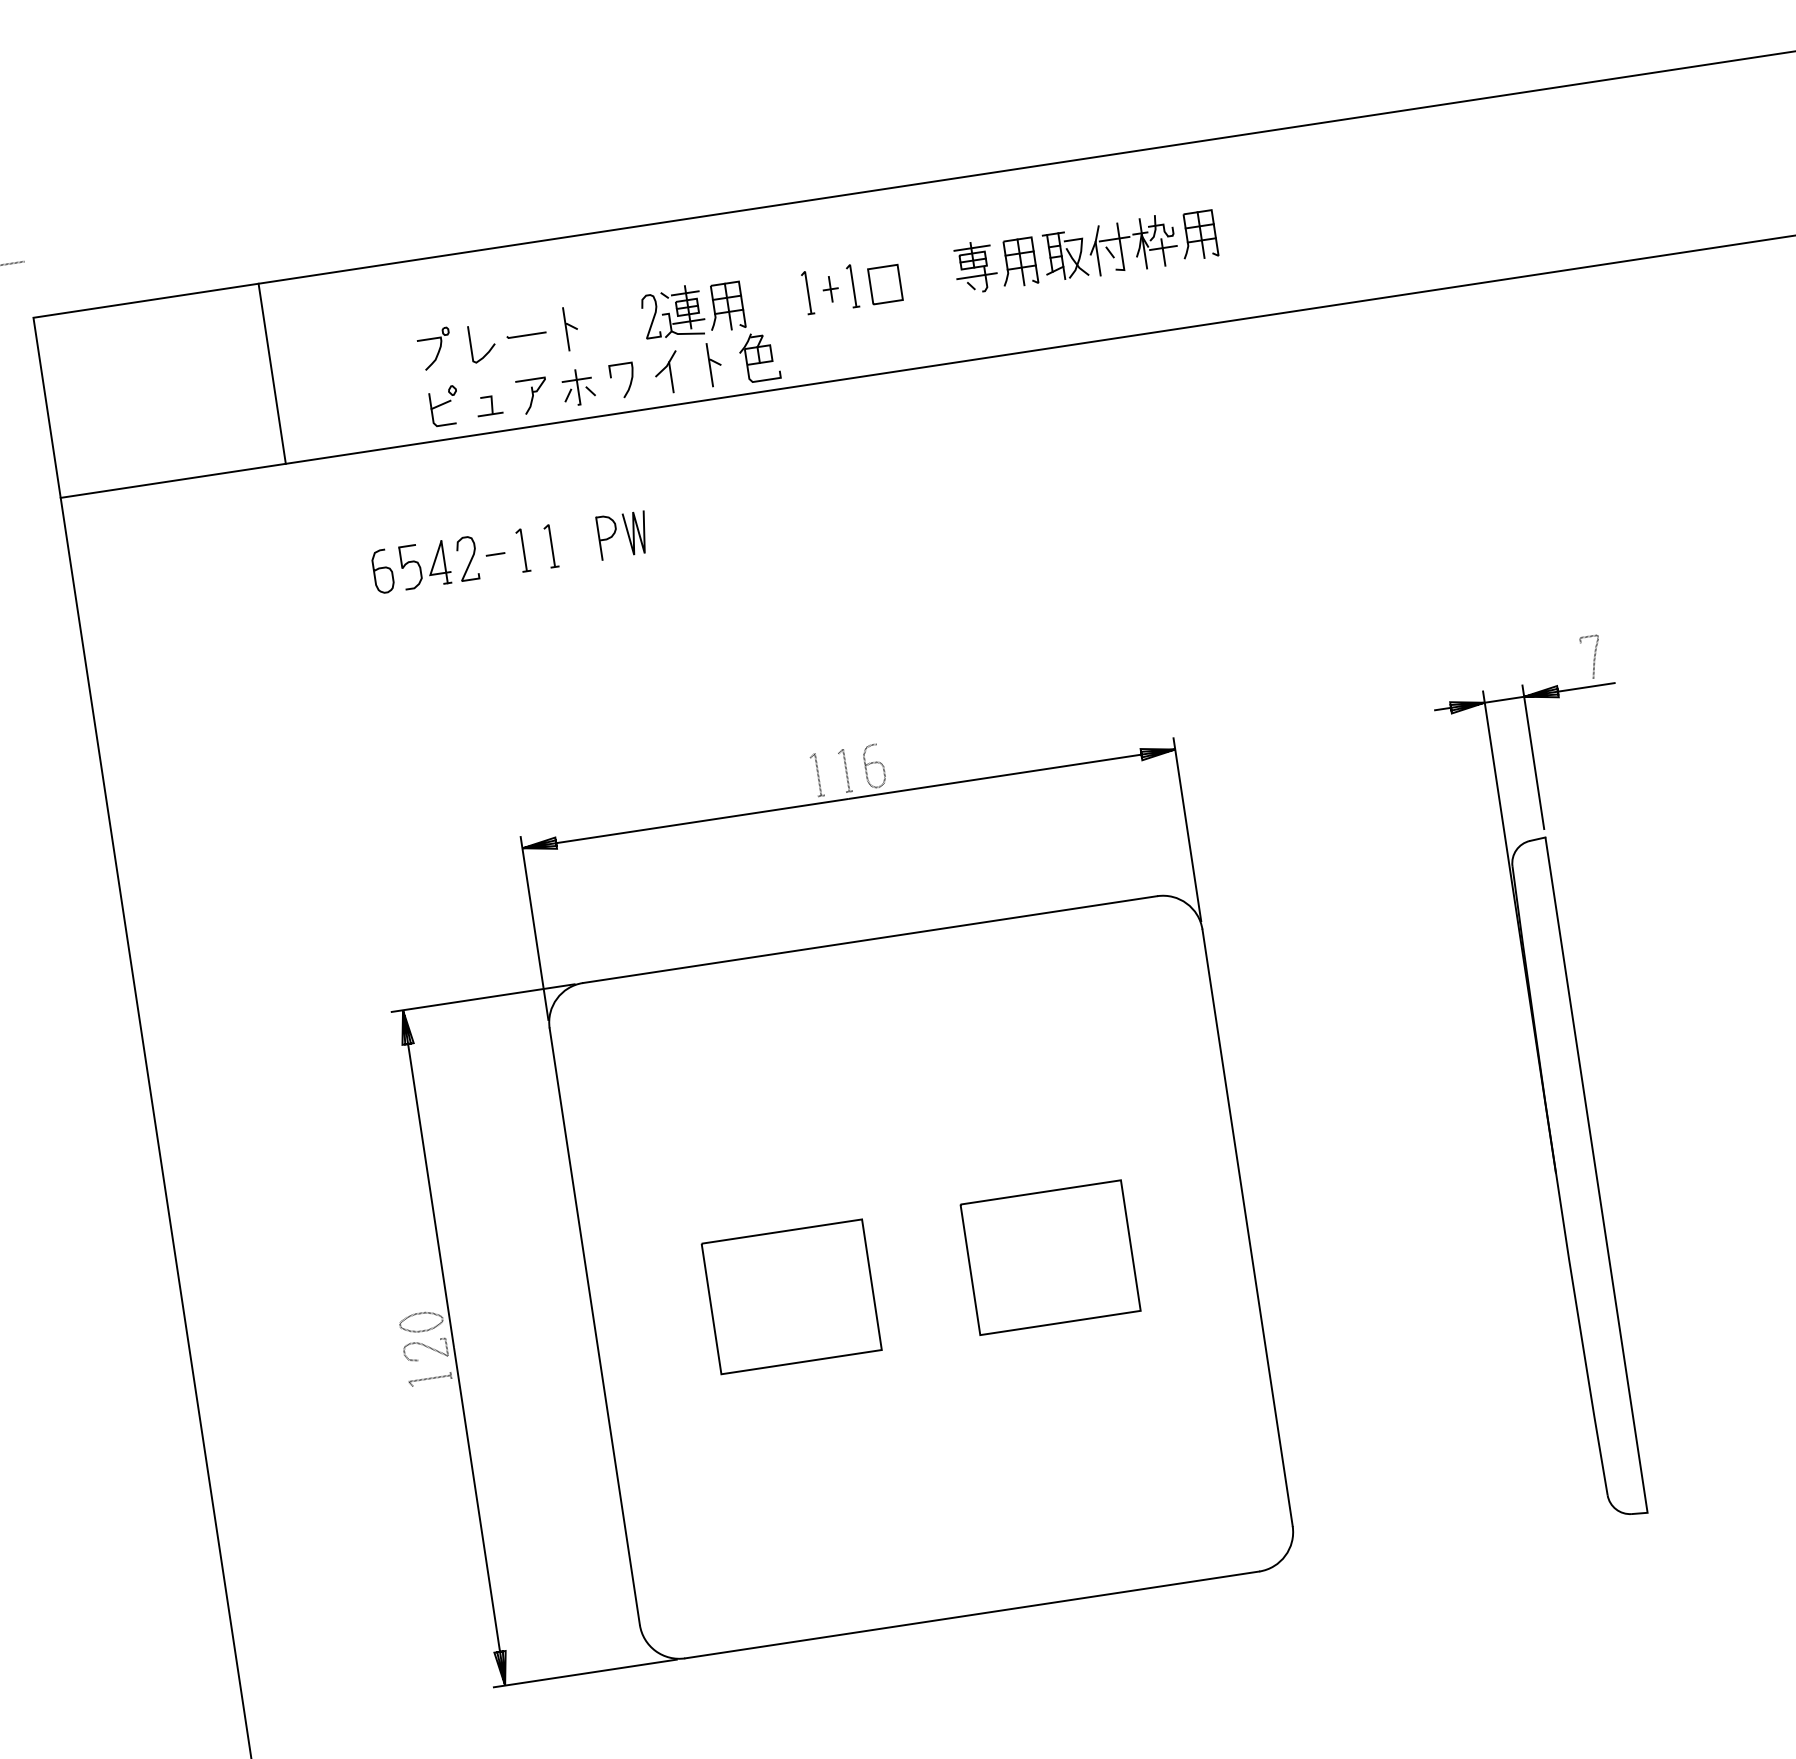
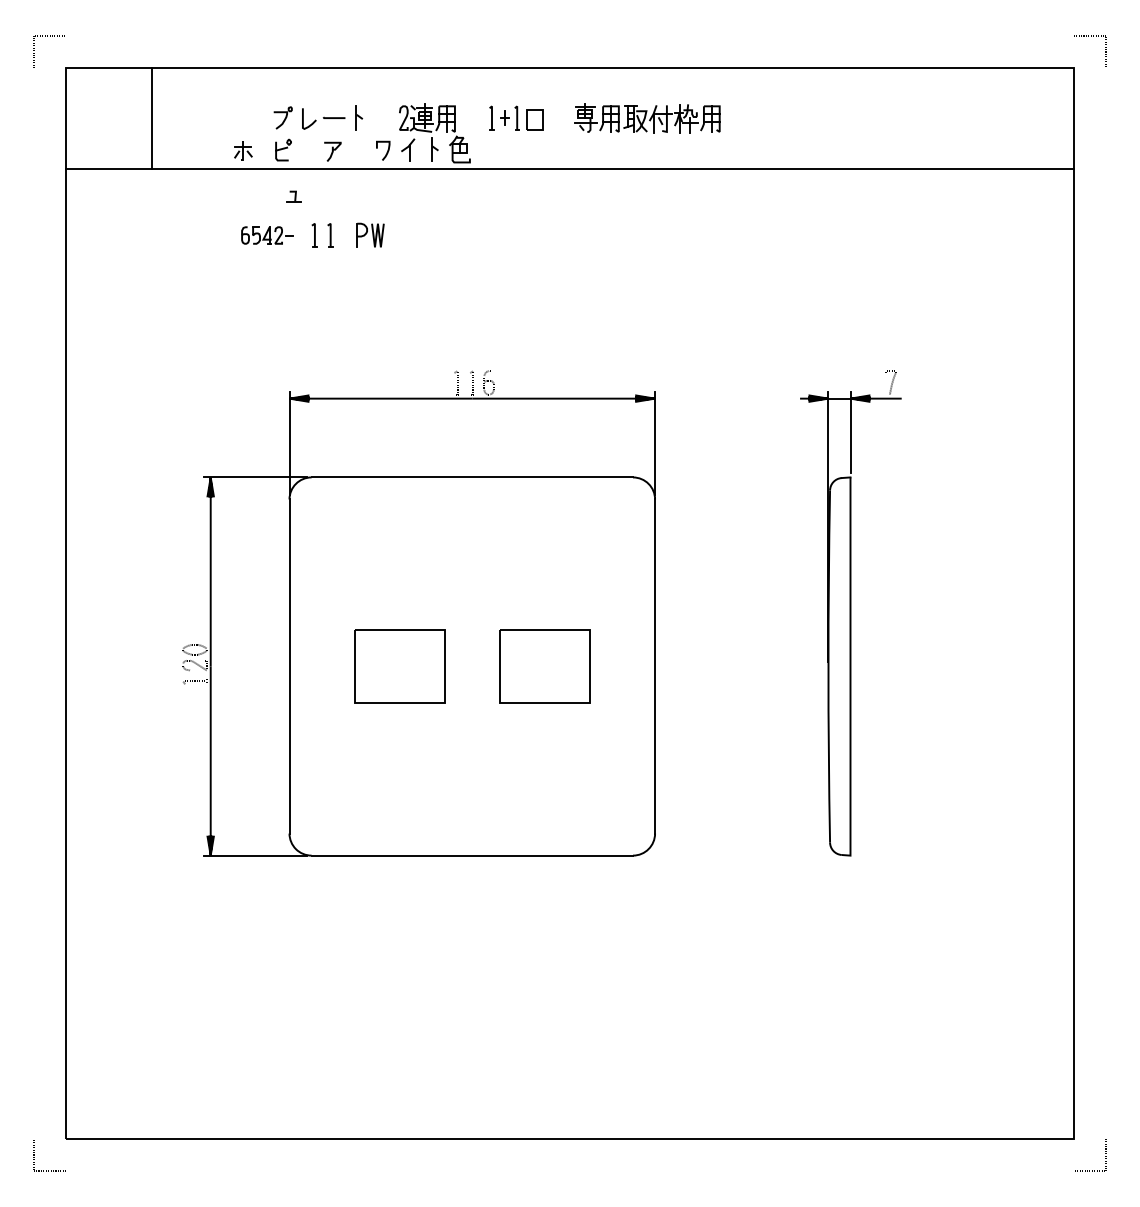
line: (271, 372) -> (151, 117), moved
part: (578, 386) -> (243, 150), moved
part: (488, 405) -> (293, 196), moved
part: (439, 562) -> (267, 235), size x0.7

